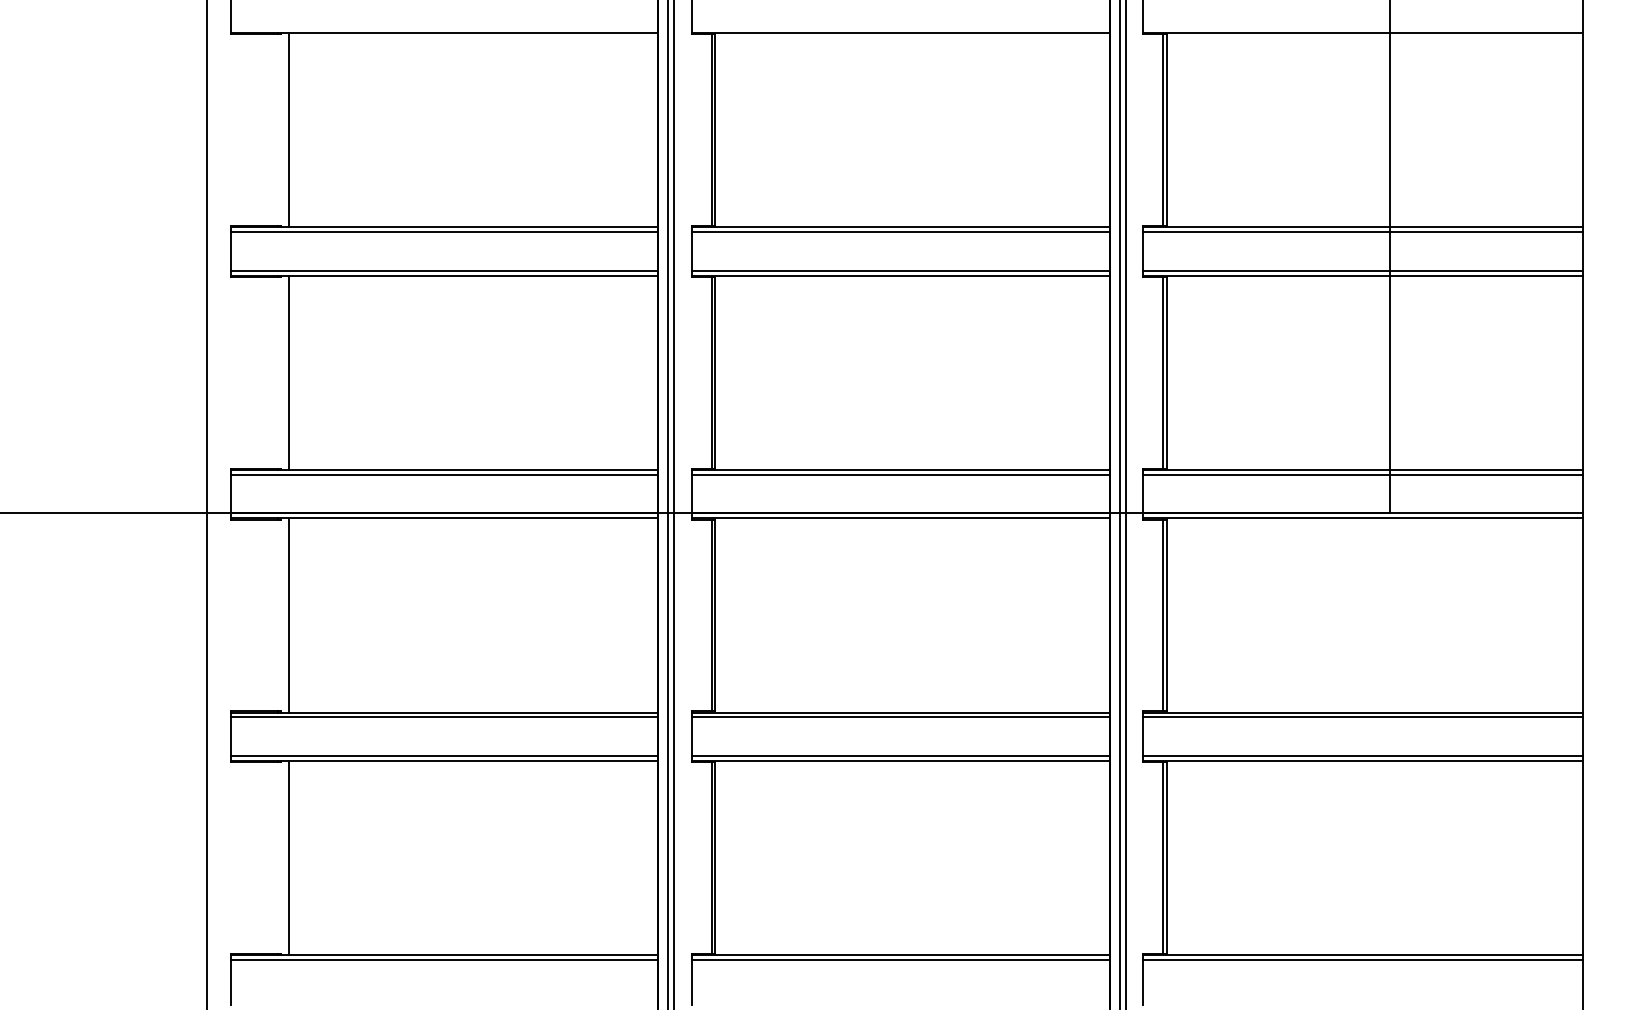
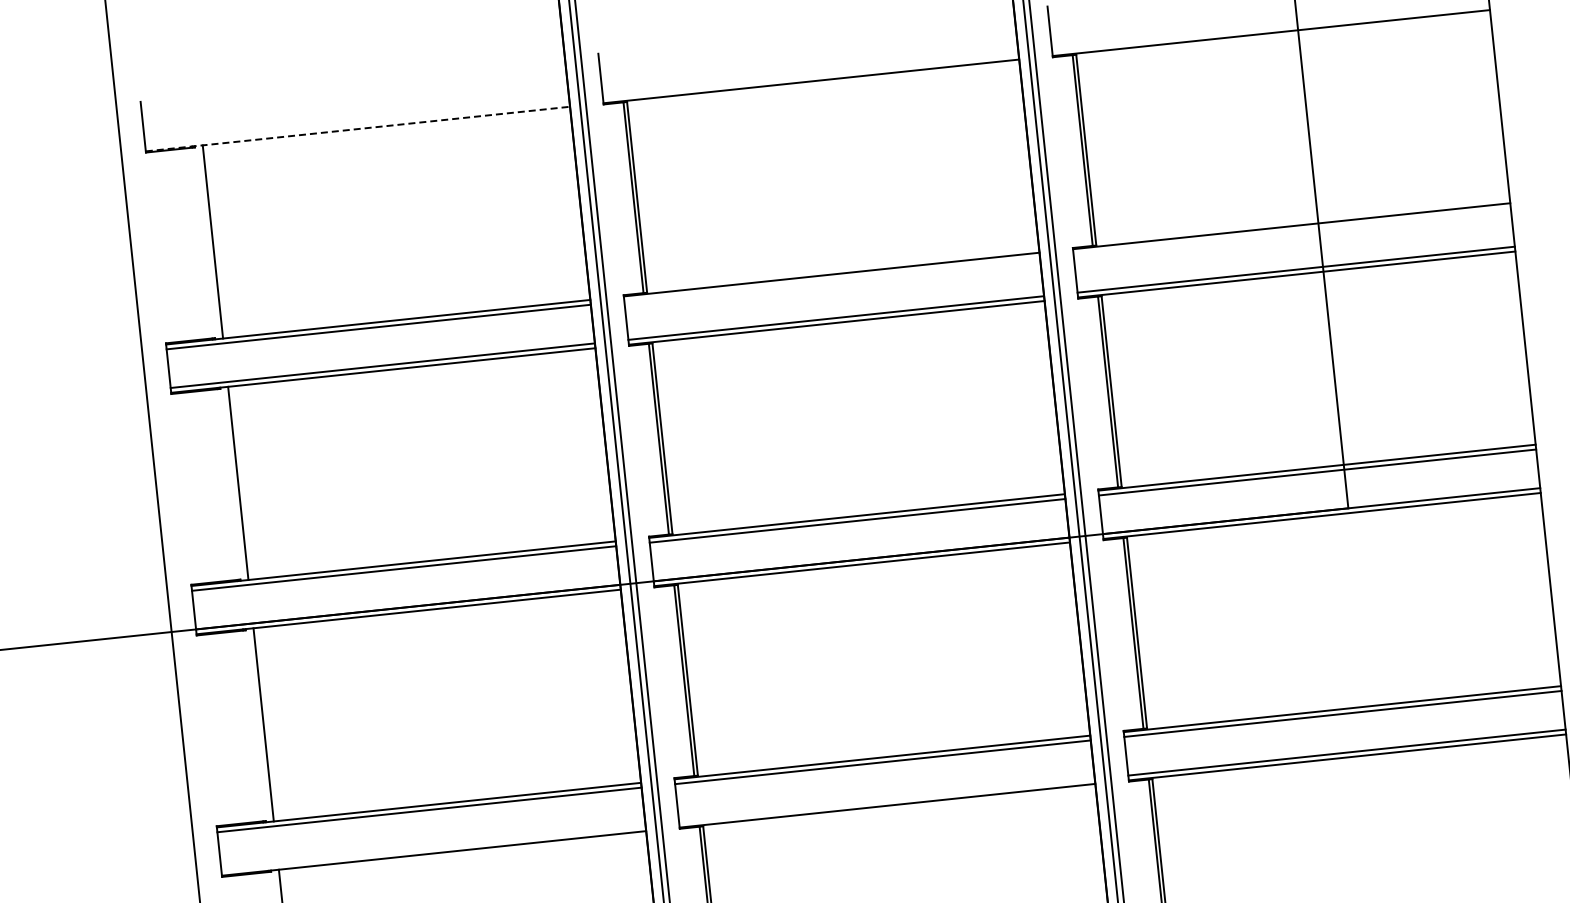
line: (445, 32) -> (358, 128), solid -> dashed
line: (900, 231) -> (831, 279), removed
line: (1363, 231) -> (1292, 230), removed
line: (444, 756) -> (433, 848), removed
line: (900, 756) -> (886, 801), removed

